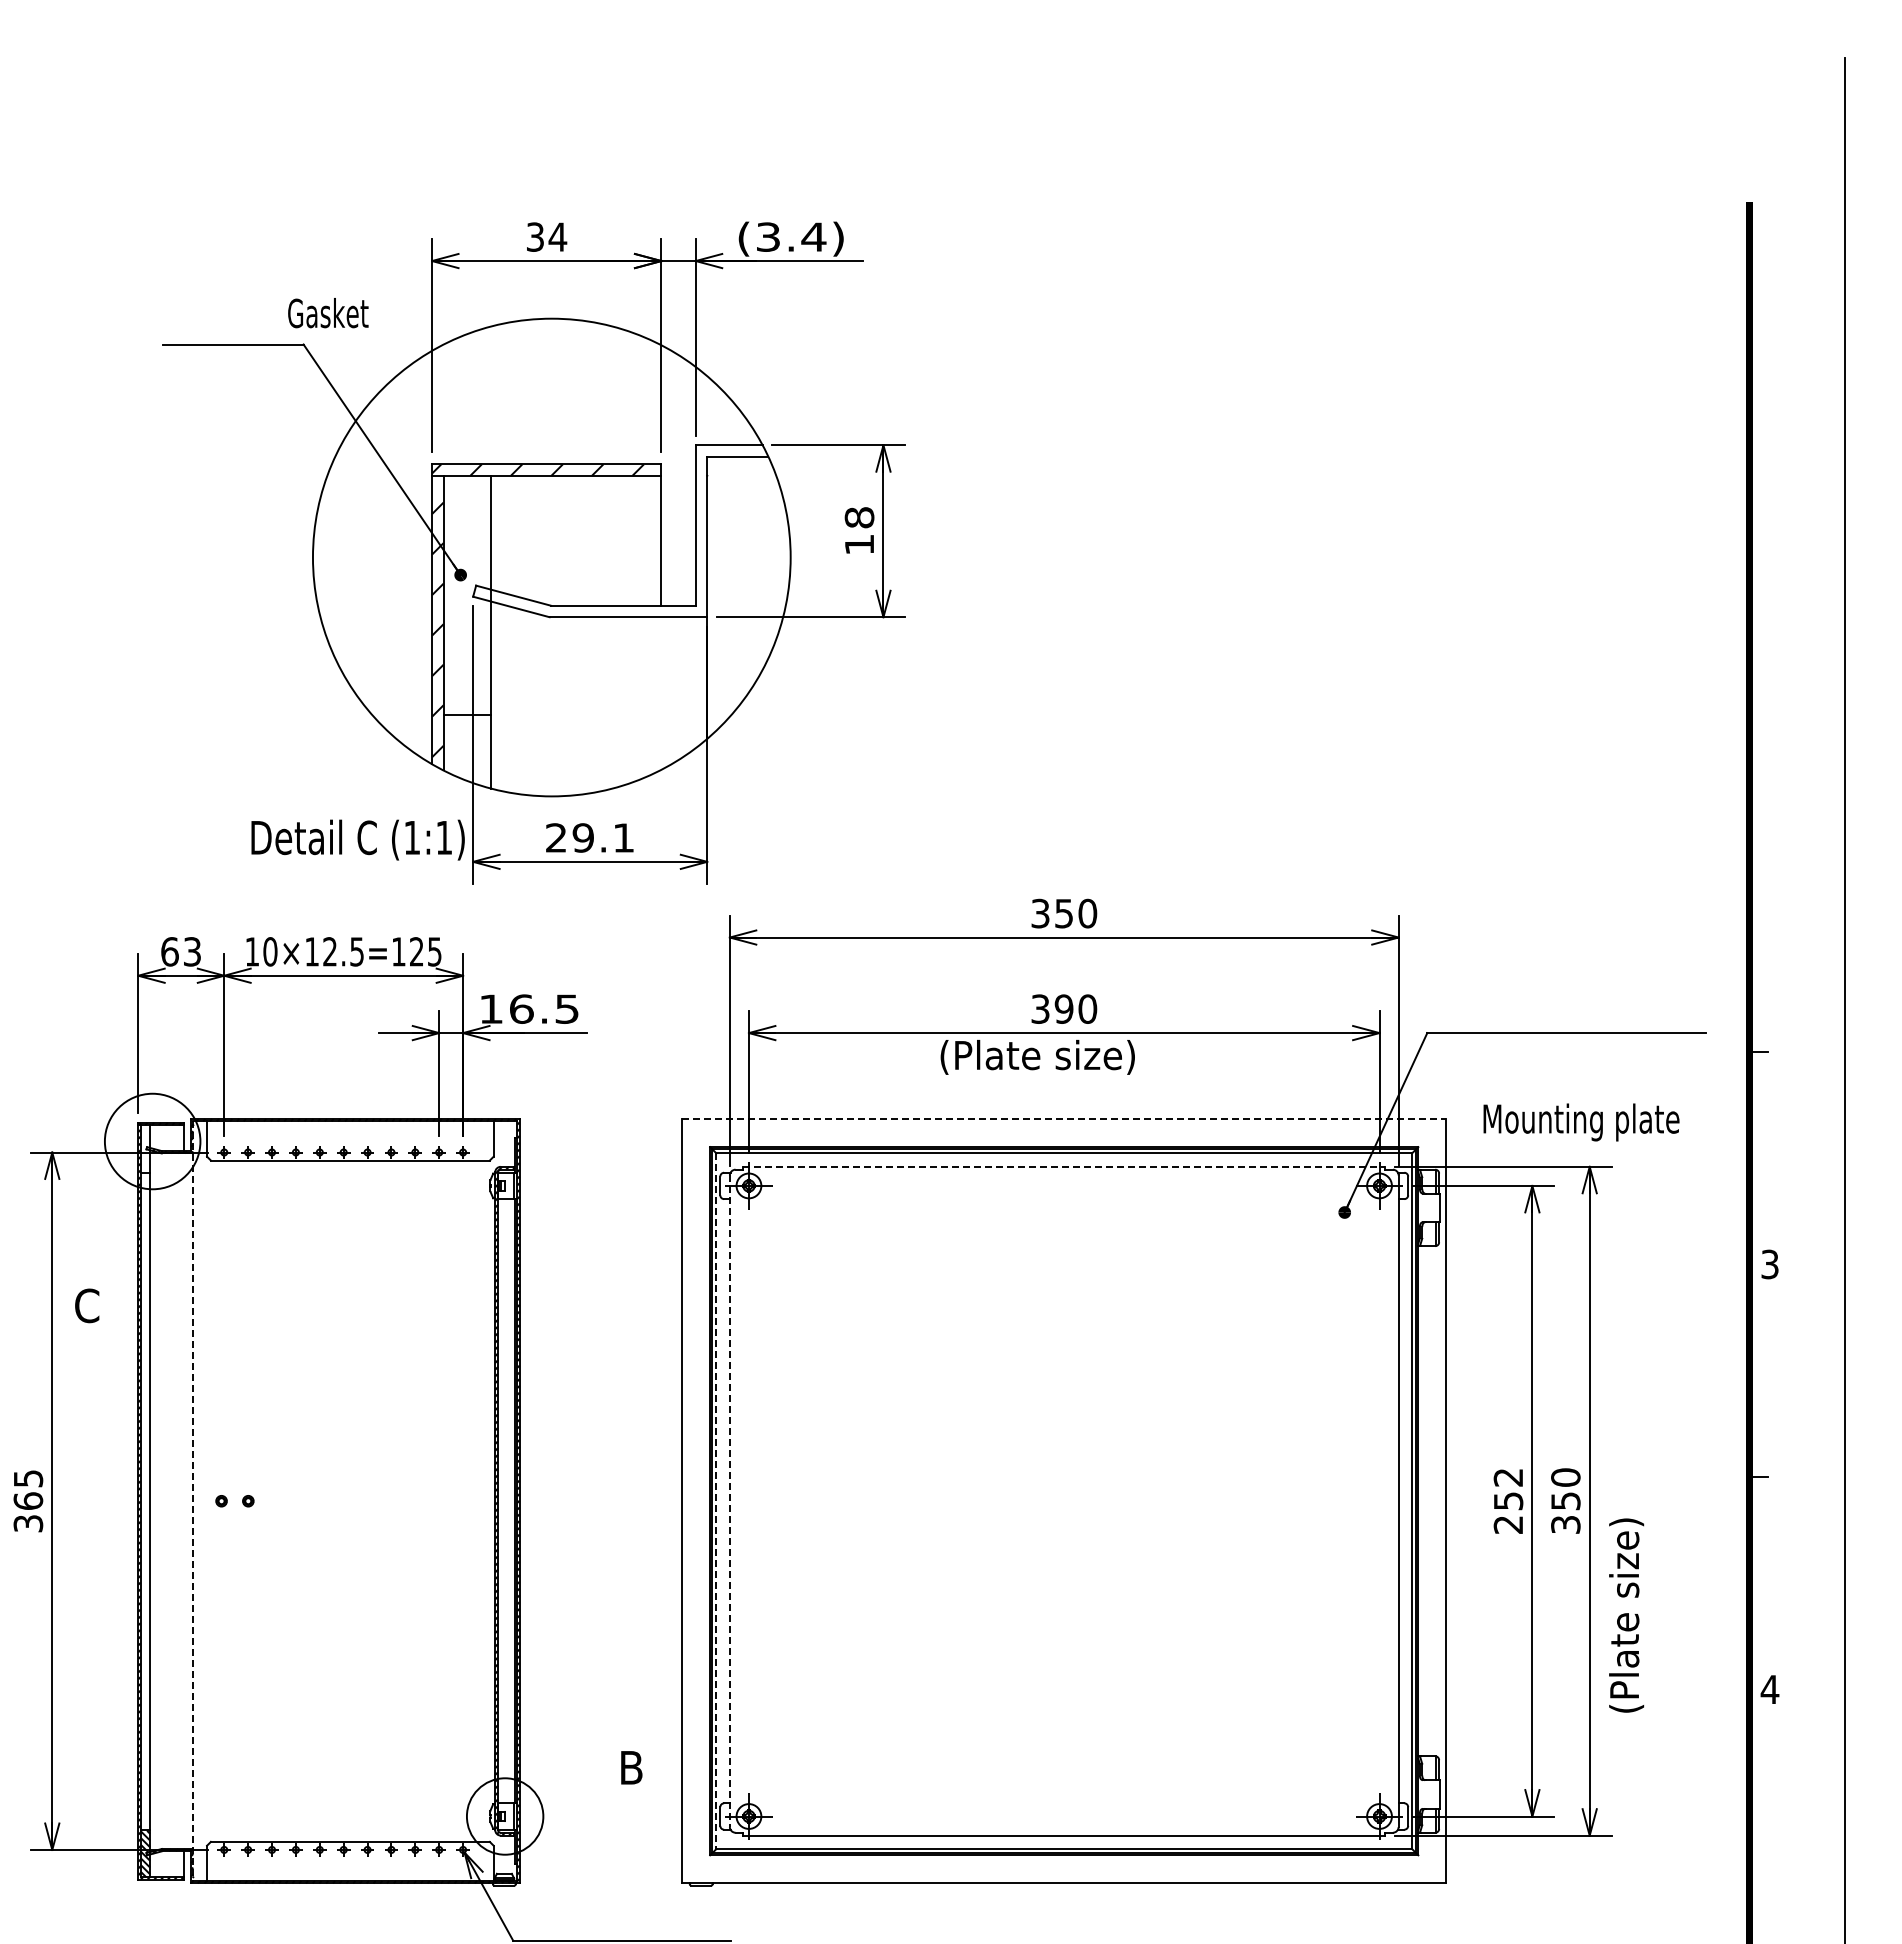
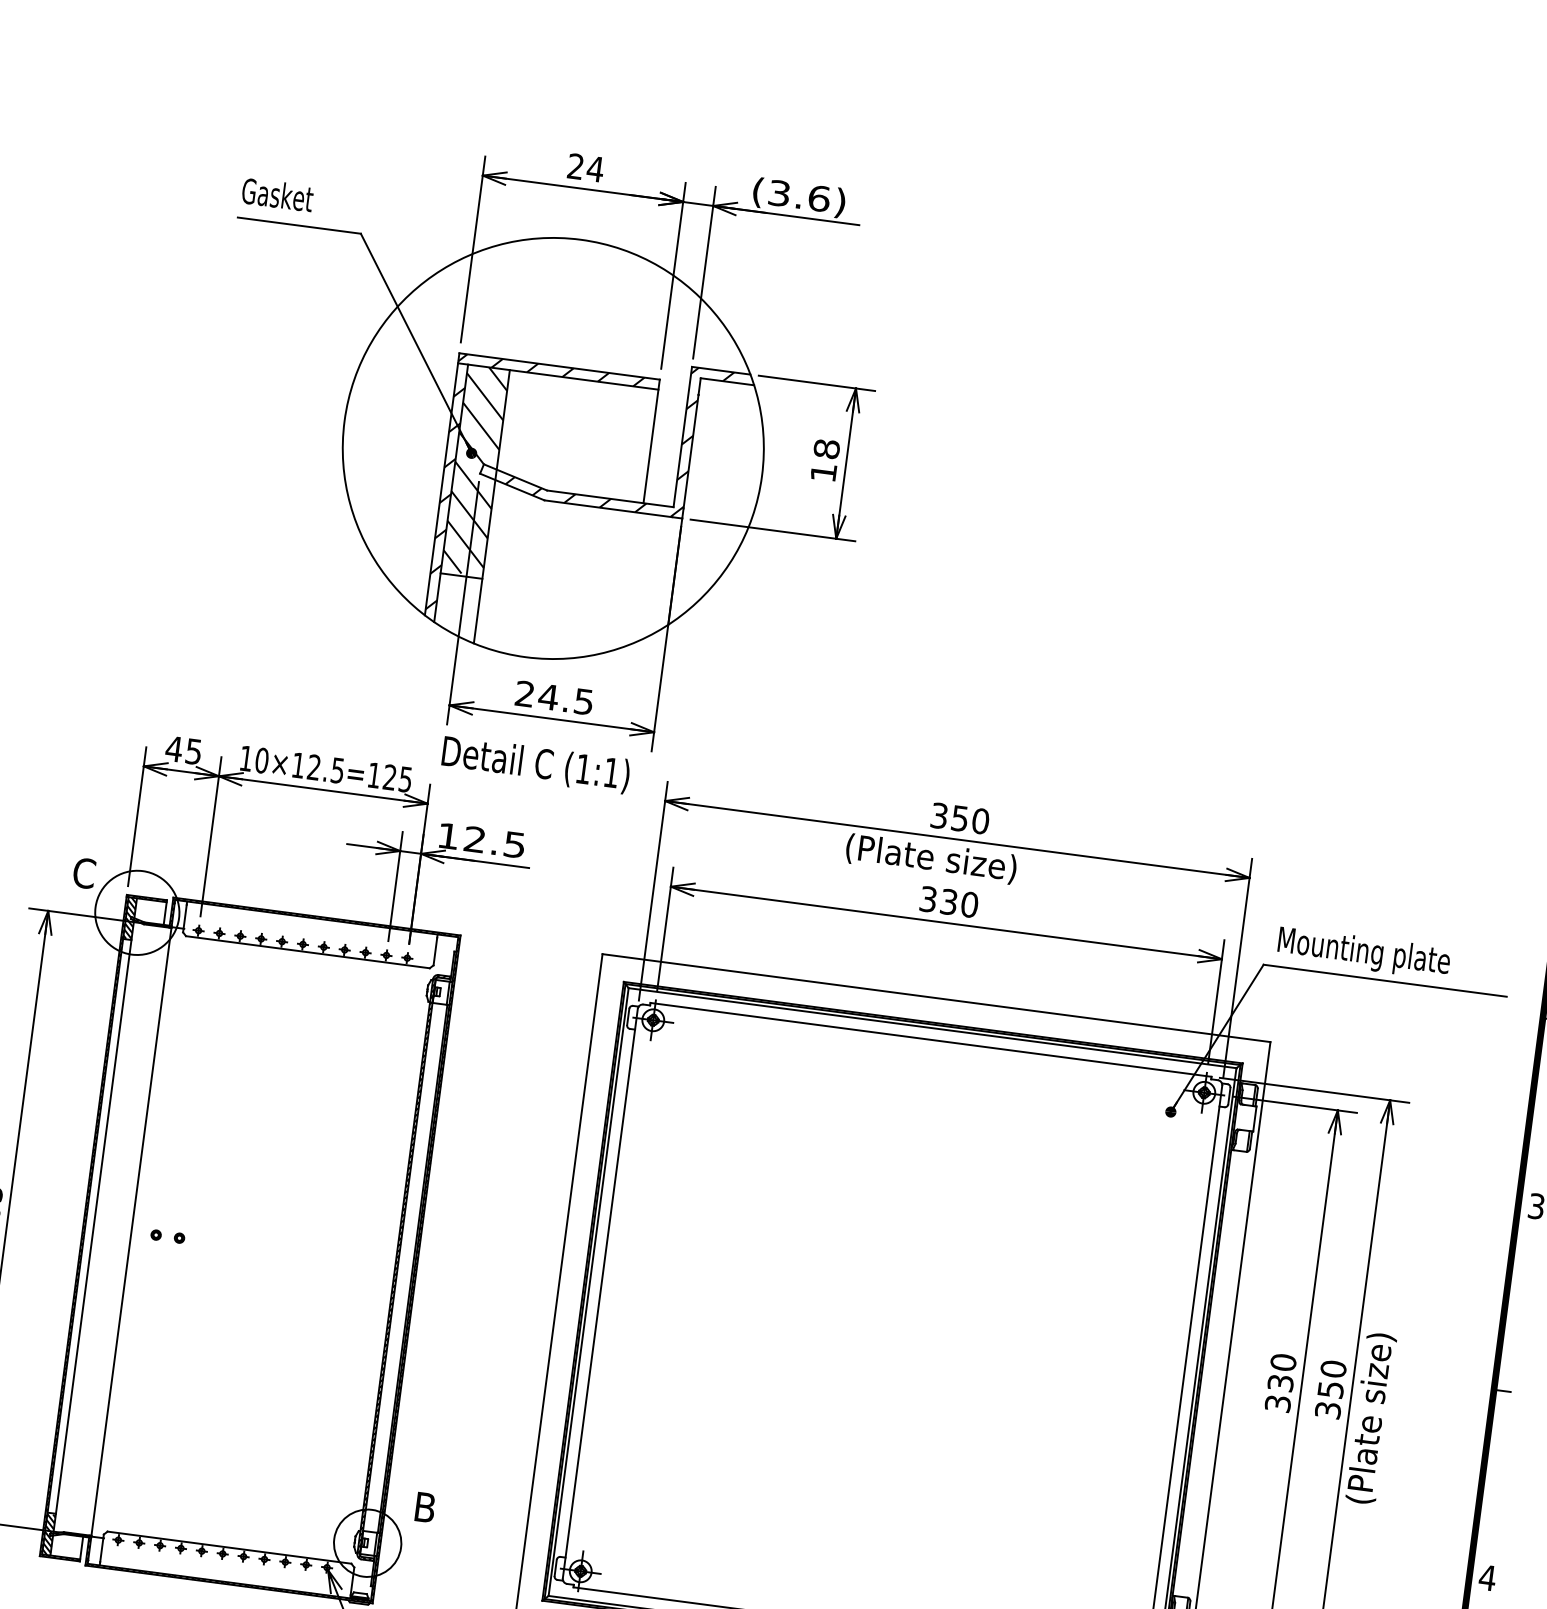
text: (534, 236) -> (575, 165), 34 -> 24
text: (813, 236) -> (818, 198), (3.4) -> (3.6)
text: (328, 313) -> (277, 195), moved
hatch: (623, 531) -> (618, 433), added
hatch: (467, 593) -> (475, 470), added
text: (602, 837) -> (565, 698), 29.1 -> 24.5
text: (357, 839) -> (535, 764), moved
text: (180, 951) -> (183, 750), 63 -> 45
text: (521, 1008) -> (474, 839), 16.5 -> 12.5
text: (1063, 1008) -> (948, 901), 390 -> 330
text: (1037, 1057) -> (931, 859), moved
line: (1064, 1119) -> (936, 998), dashed -> solid
text: (1581, 1122) -> (1363, 953), moved
hatch: (145, 1148) -> (130, 918), added
line: (1064, 1166) -> (931, 1039), dashed -> solid
text: (87, 1305) -> (84, 873), moved
text: (1508, 1500) -> (1280, 1382), 252 -> 330
line: (193, 1501) -> (131, 1232), dashed -> solid
line: (716, 1501) -> (588, 1292), dashed -> solid
line: (729, 1501) -> (599, 1293), dashed -> solid
text: (1626, 1615) -> (1371, 1418), moved
text: (631, 1767) -> (425, 1507), moved

